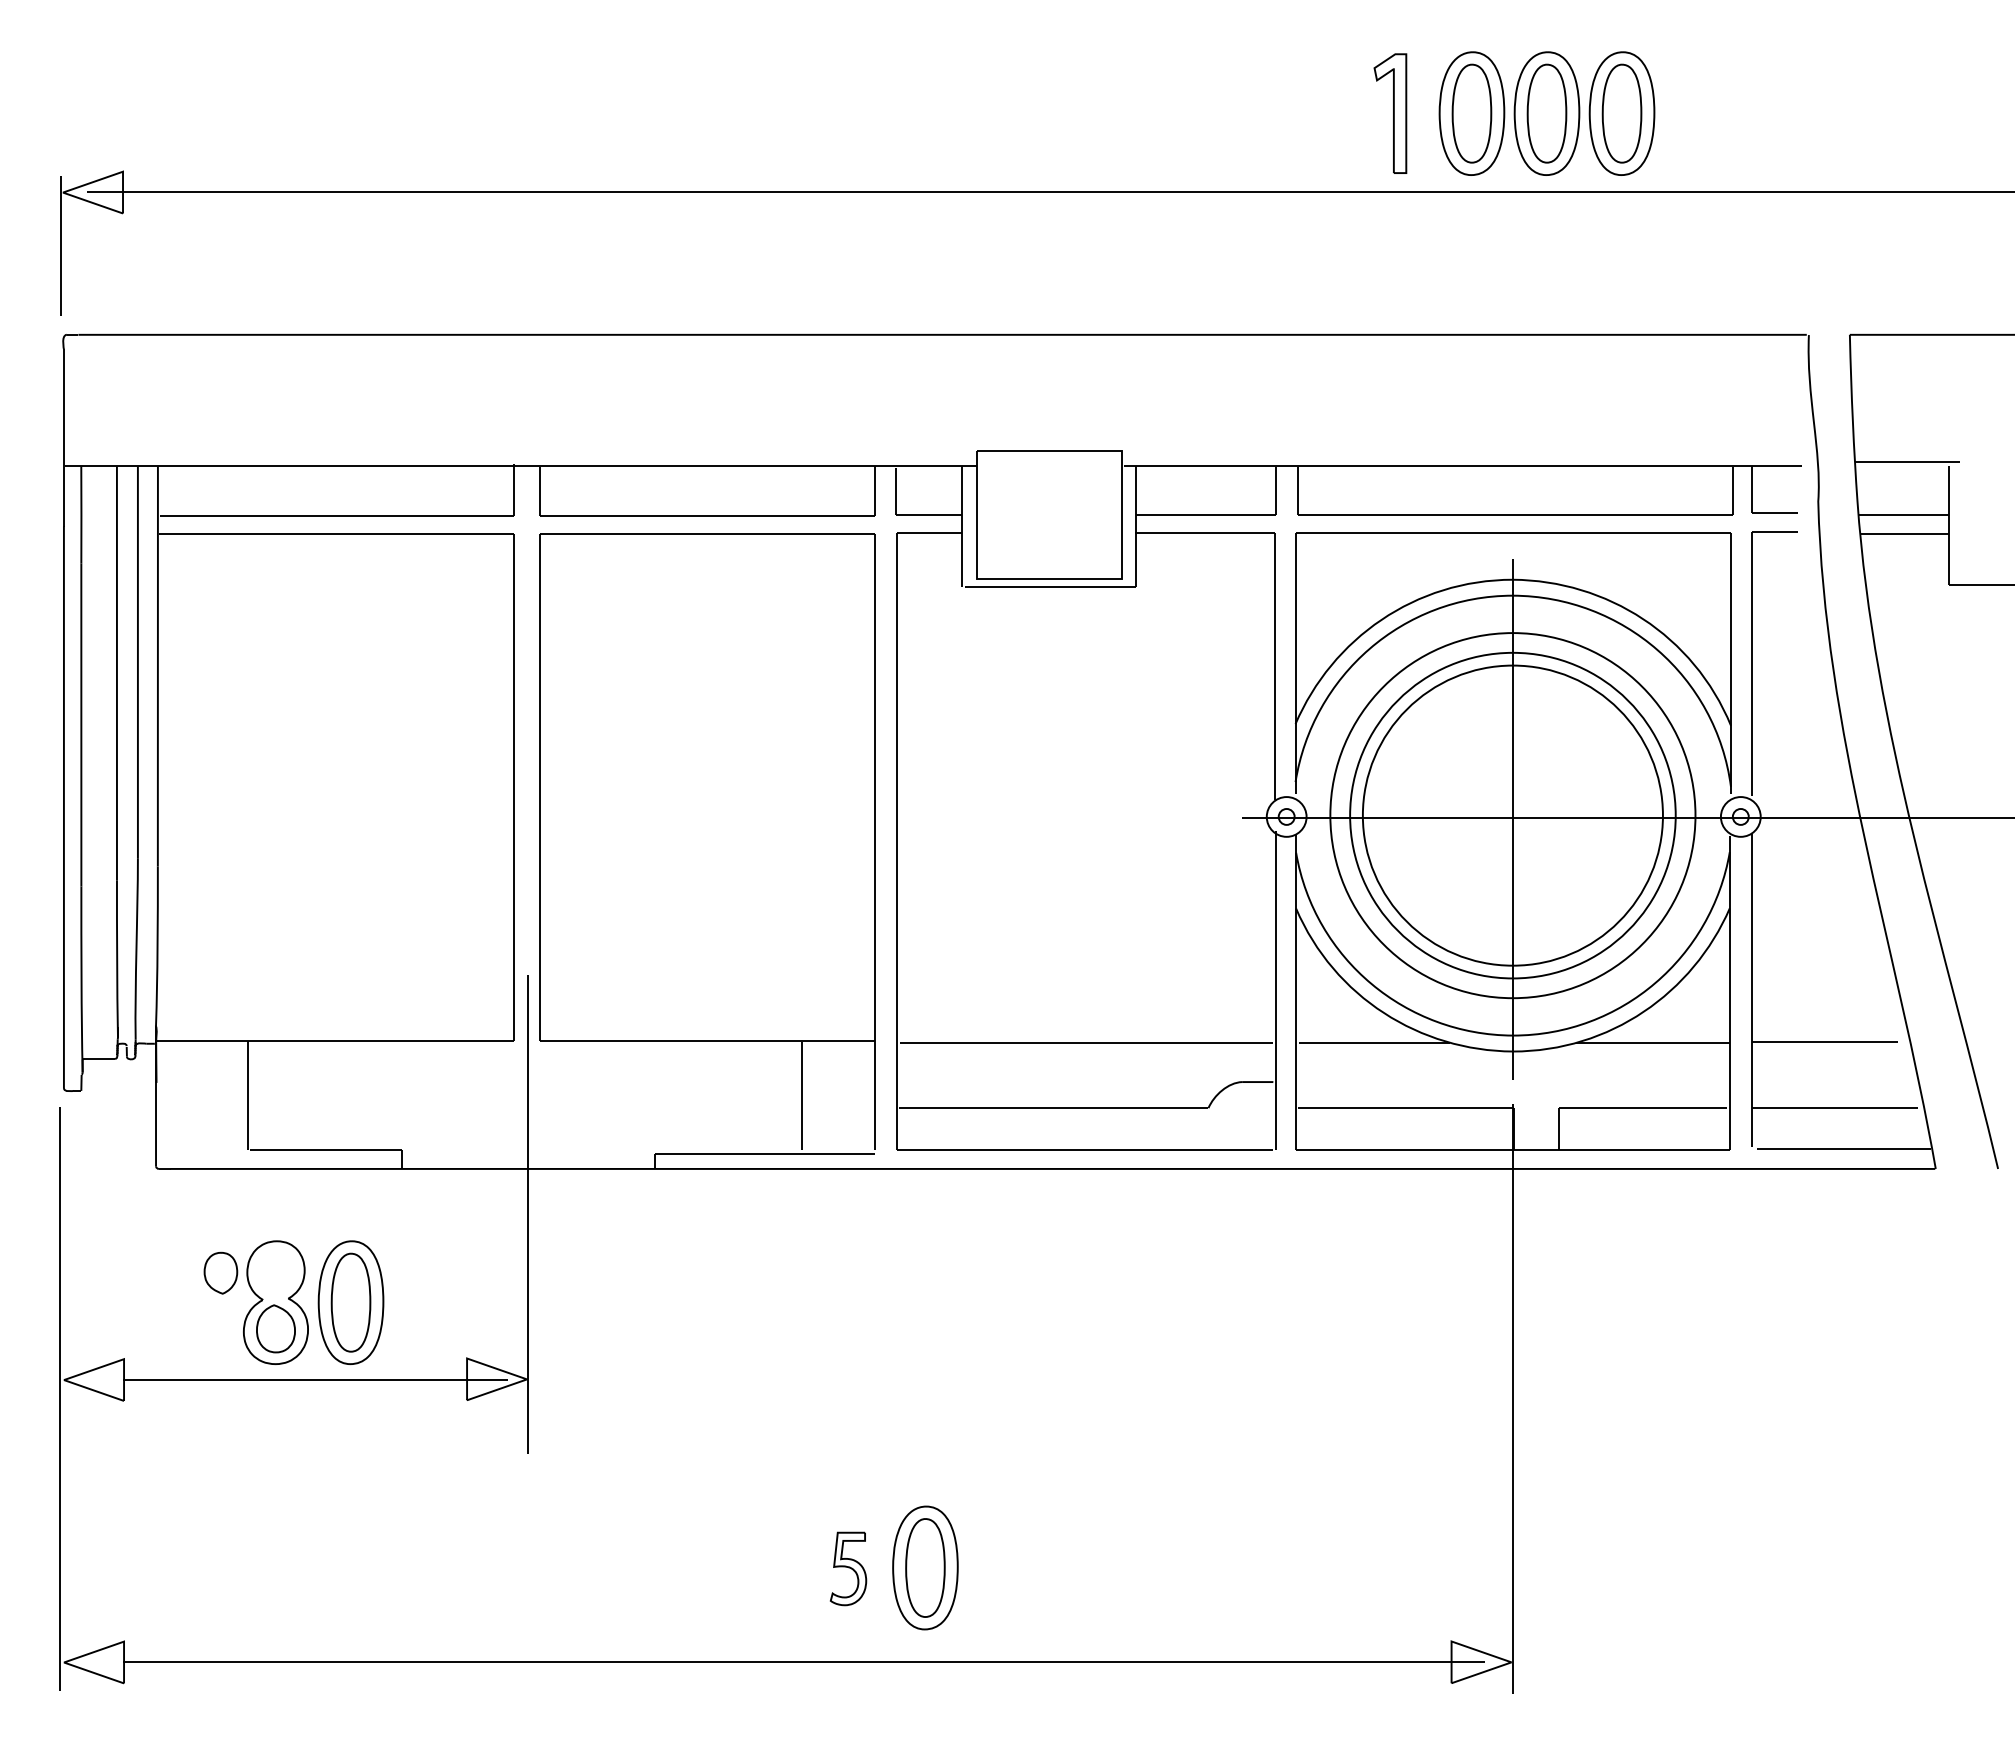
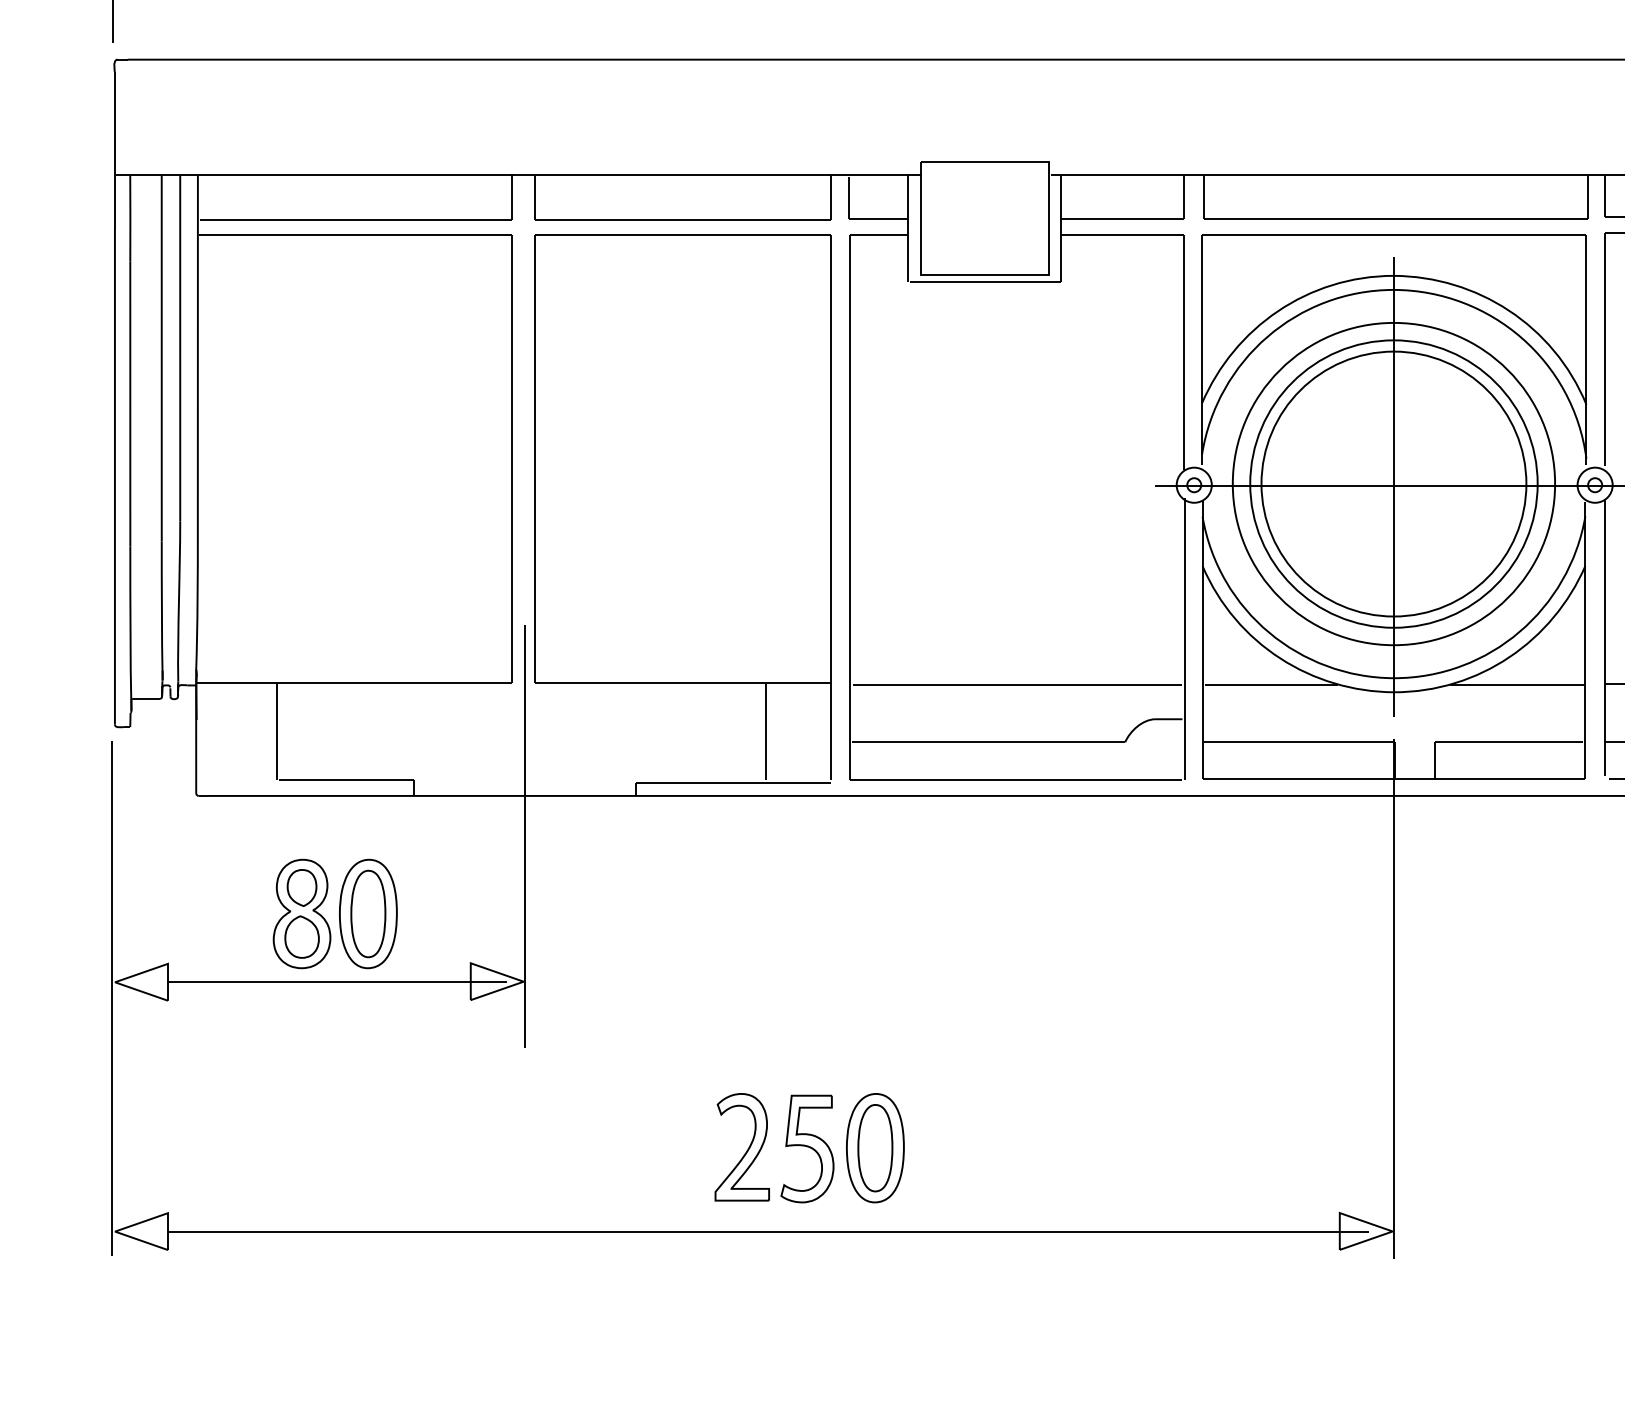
part: (220, 1272) -> (301, 887), moved
part: (848, 1568) -> (807, 1148), size x1.67
part: (779, 1570) -> (746, 1150), added

